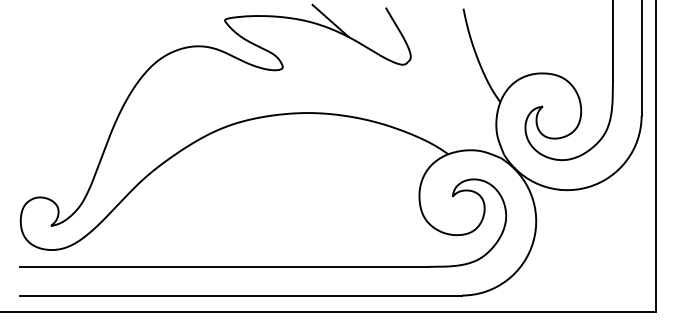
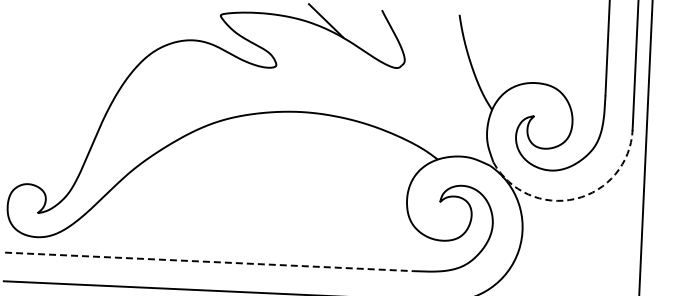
arc: (587, 187) -> (575, 199), solid -> dashed
line: (224, 266) -> (209, 261), solid -> dashed

